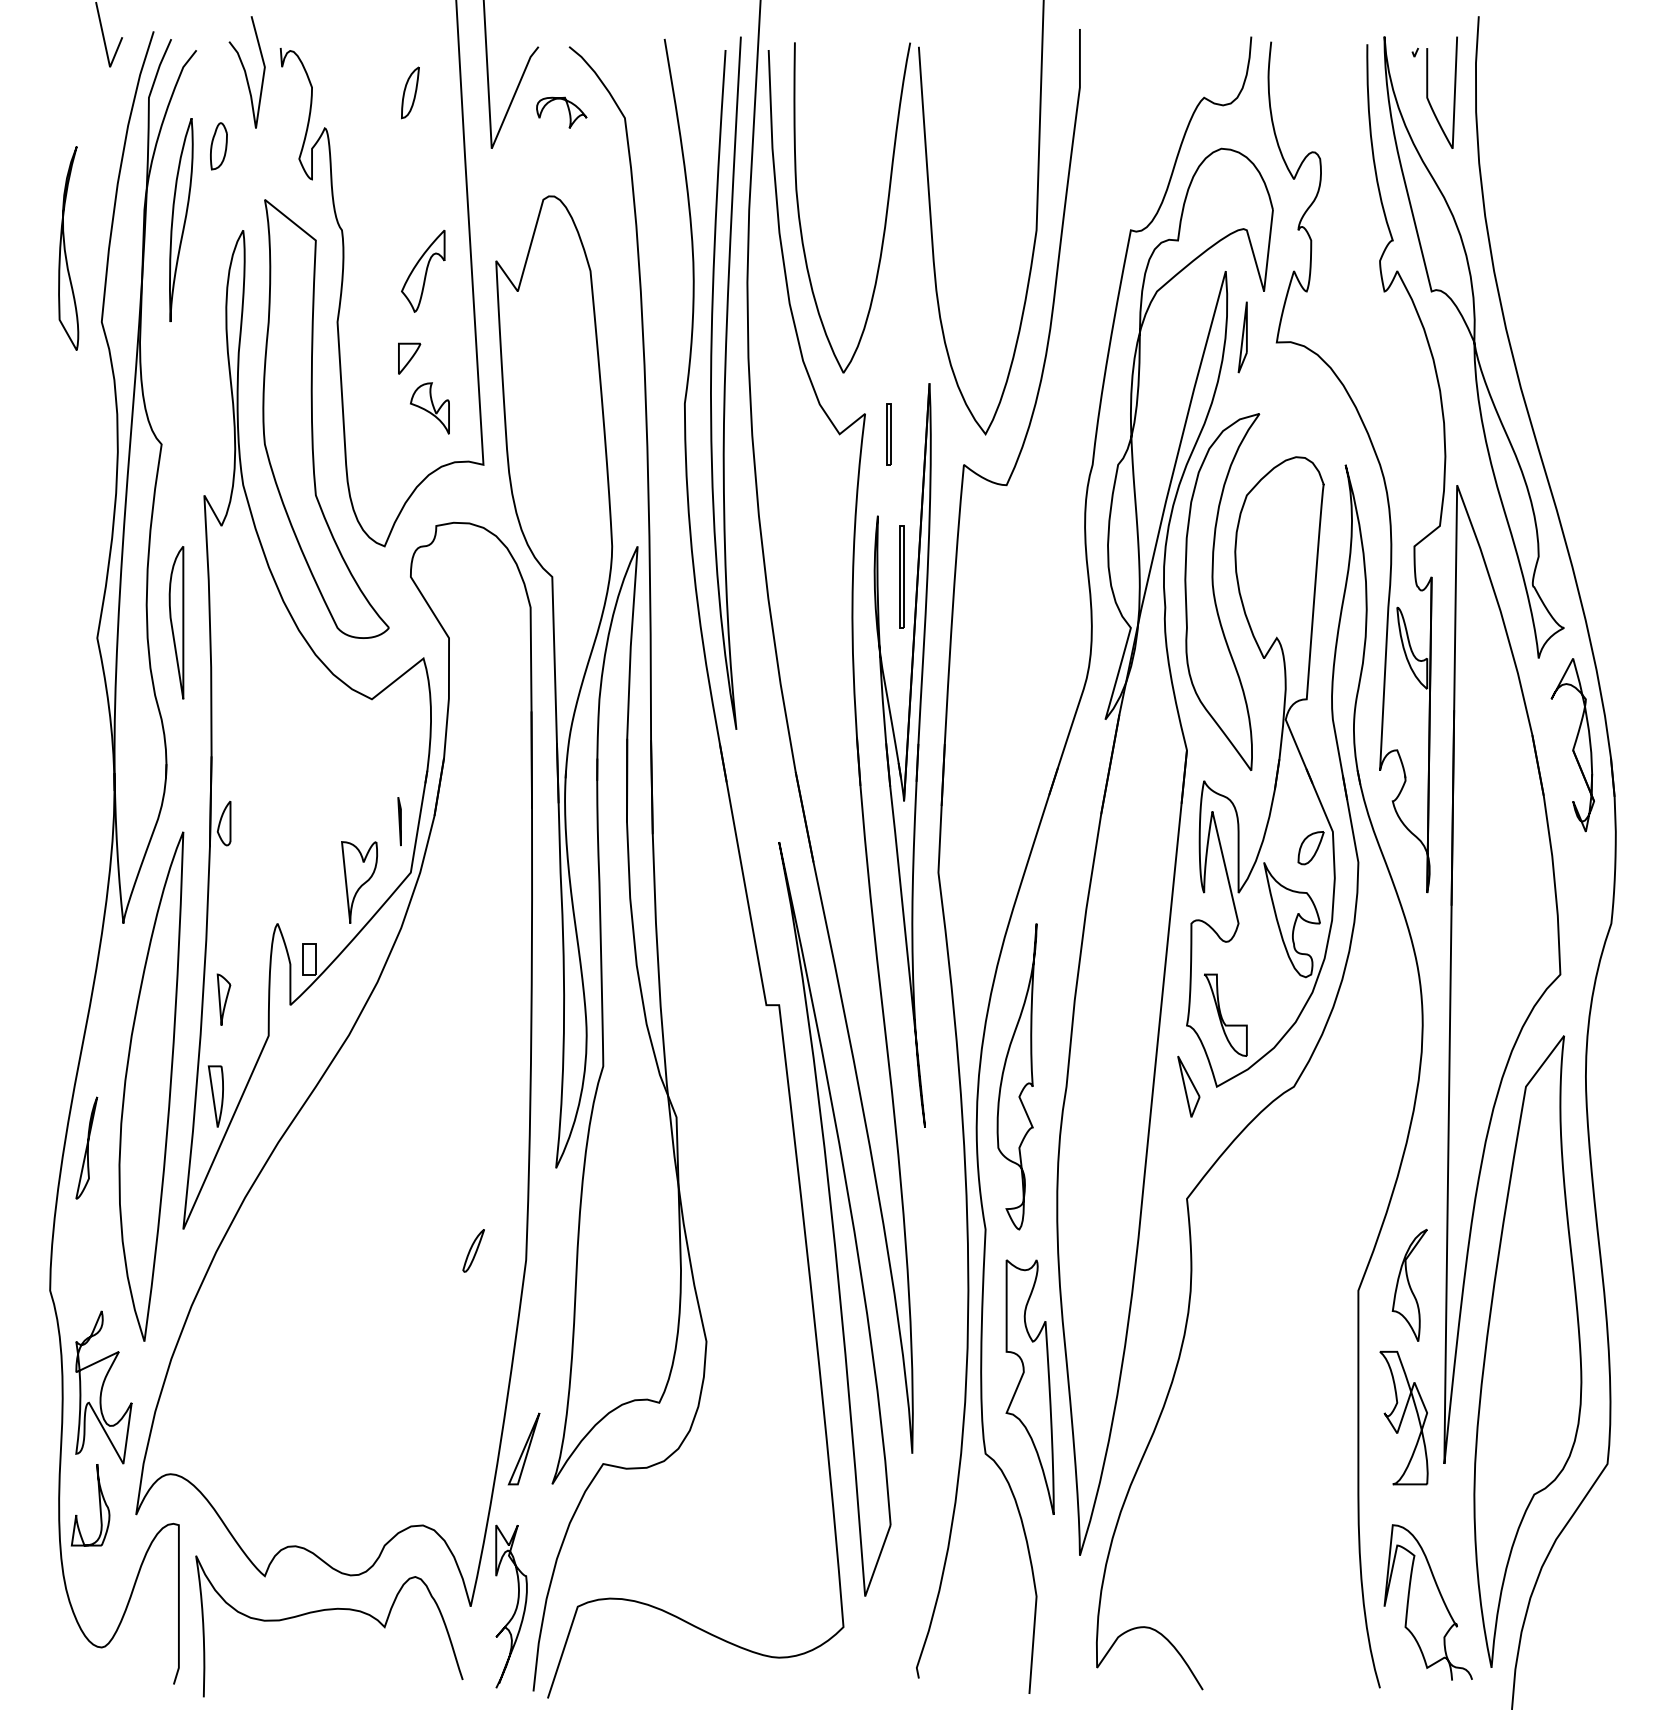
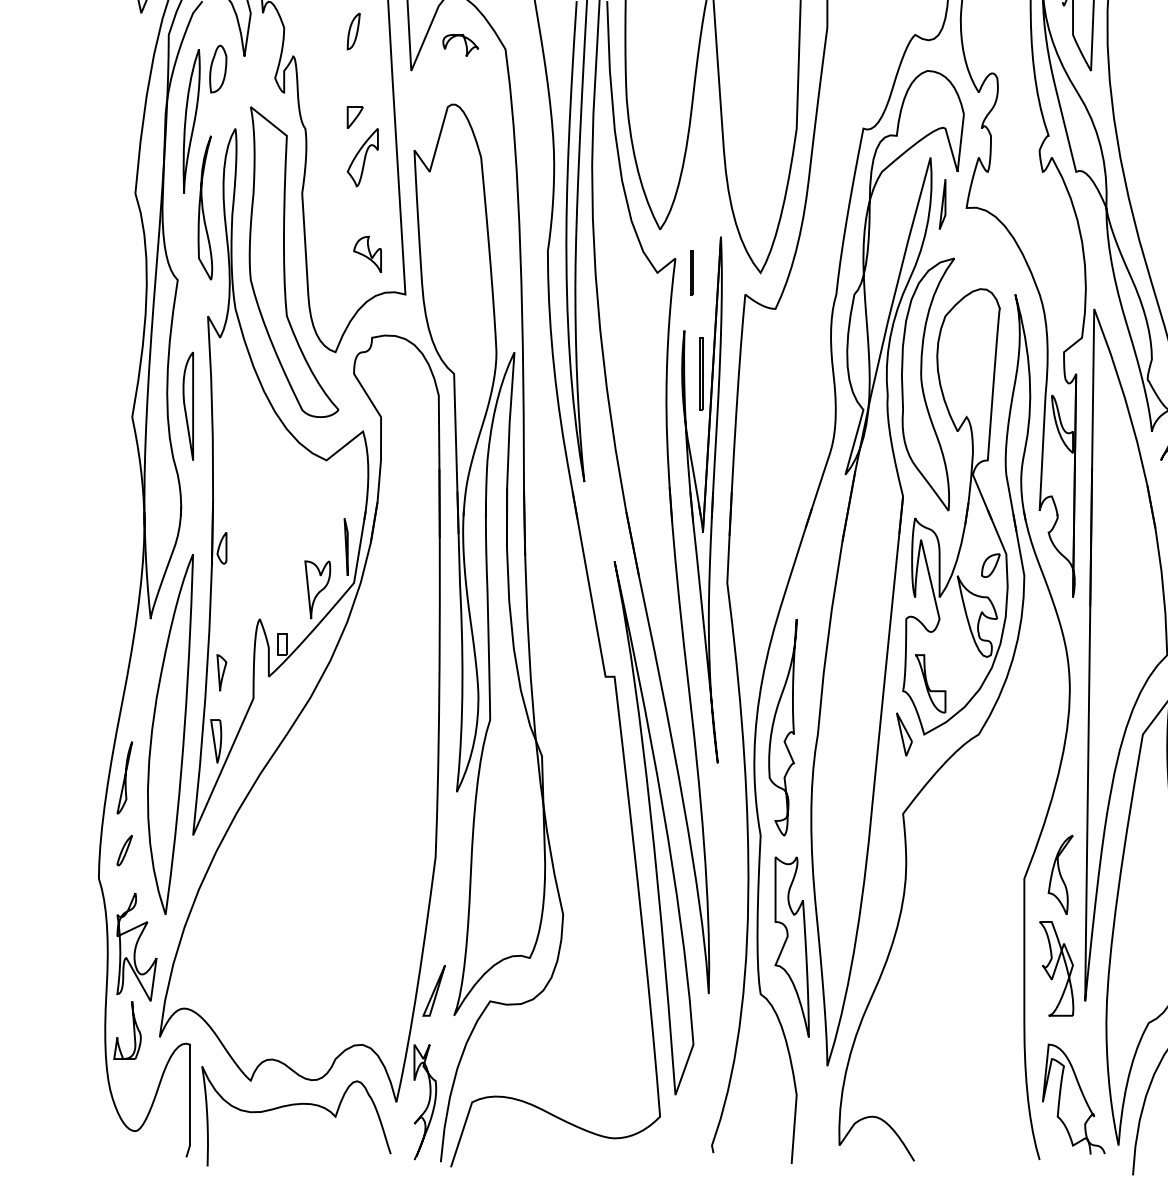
part: (218, 146) -> (217, 69), size x1.43
part: (68, 248) -> (205, 208), moved
part: (409, 358) -> (355, 117), moved
part: (399, 821) -> (346, 546), size x1.67
part: (473, 1250) -> (124, 850), moved

